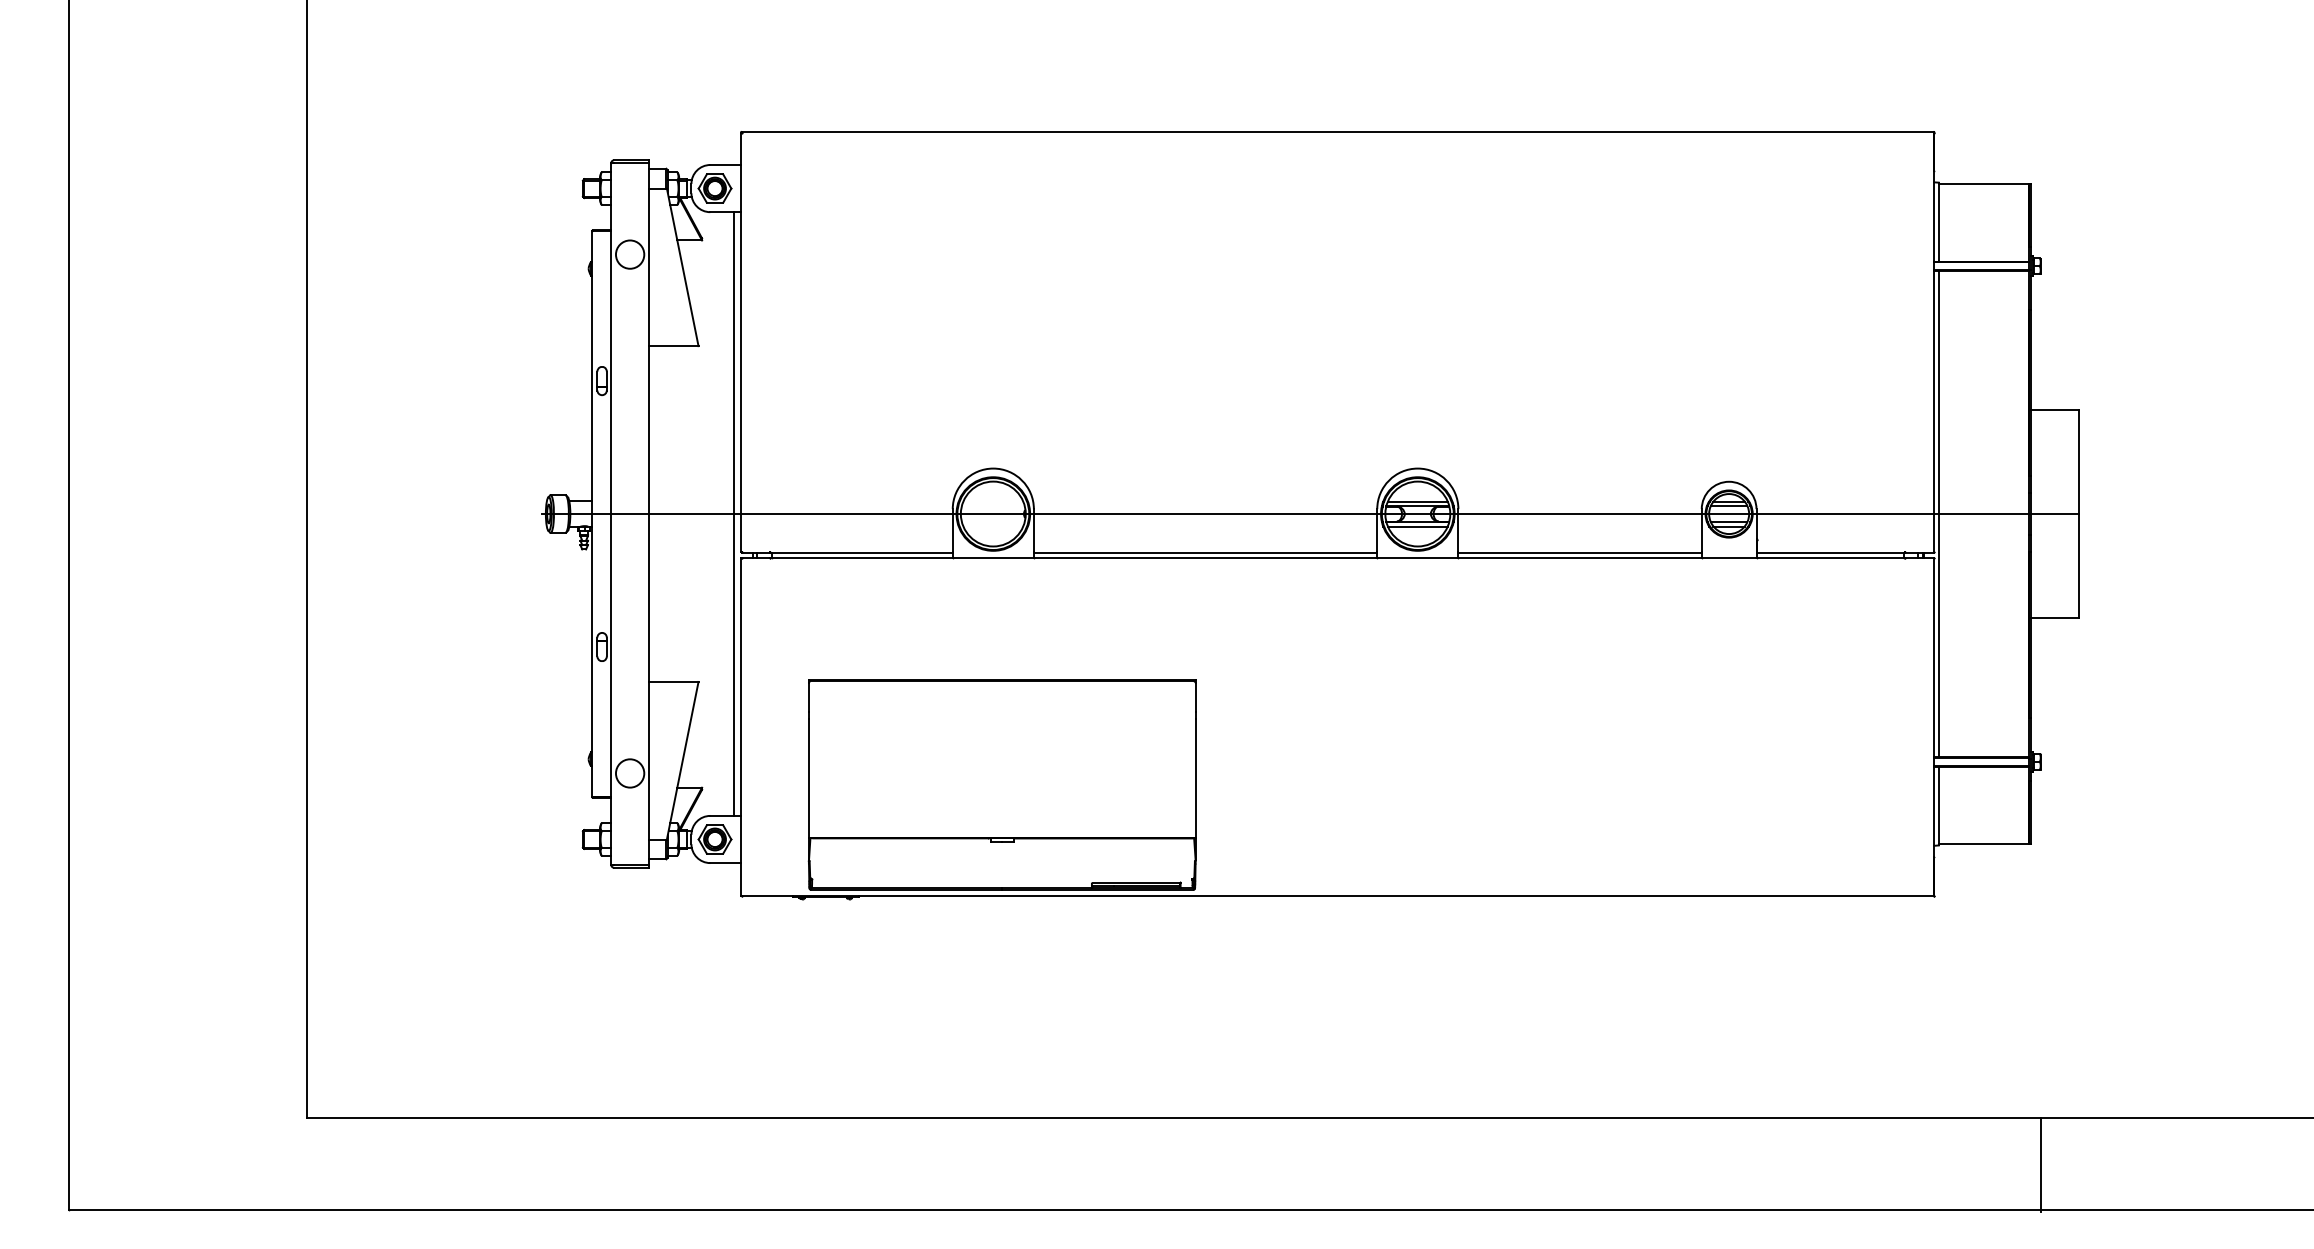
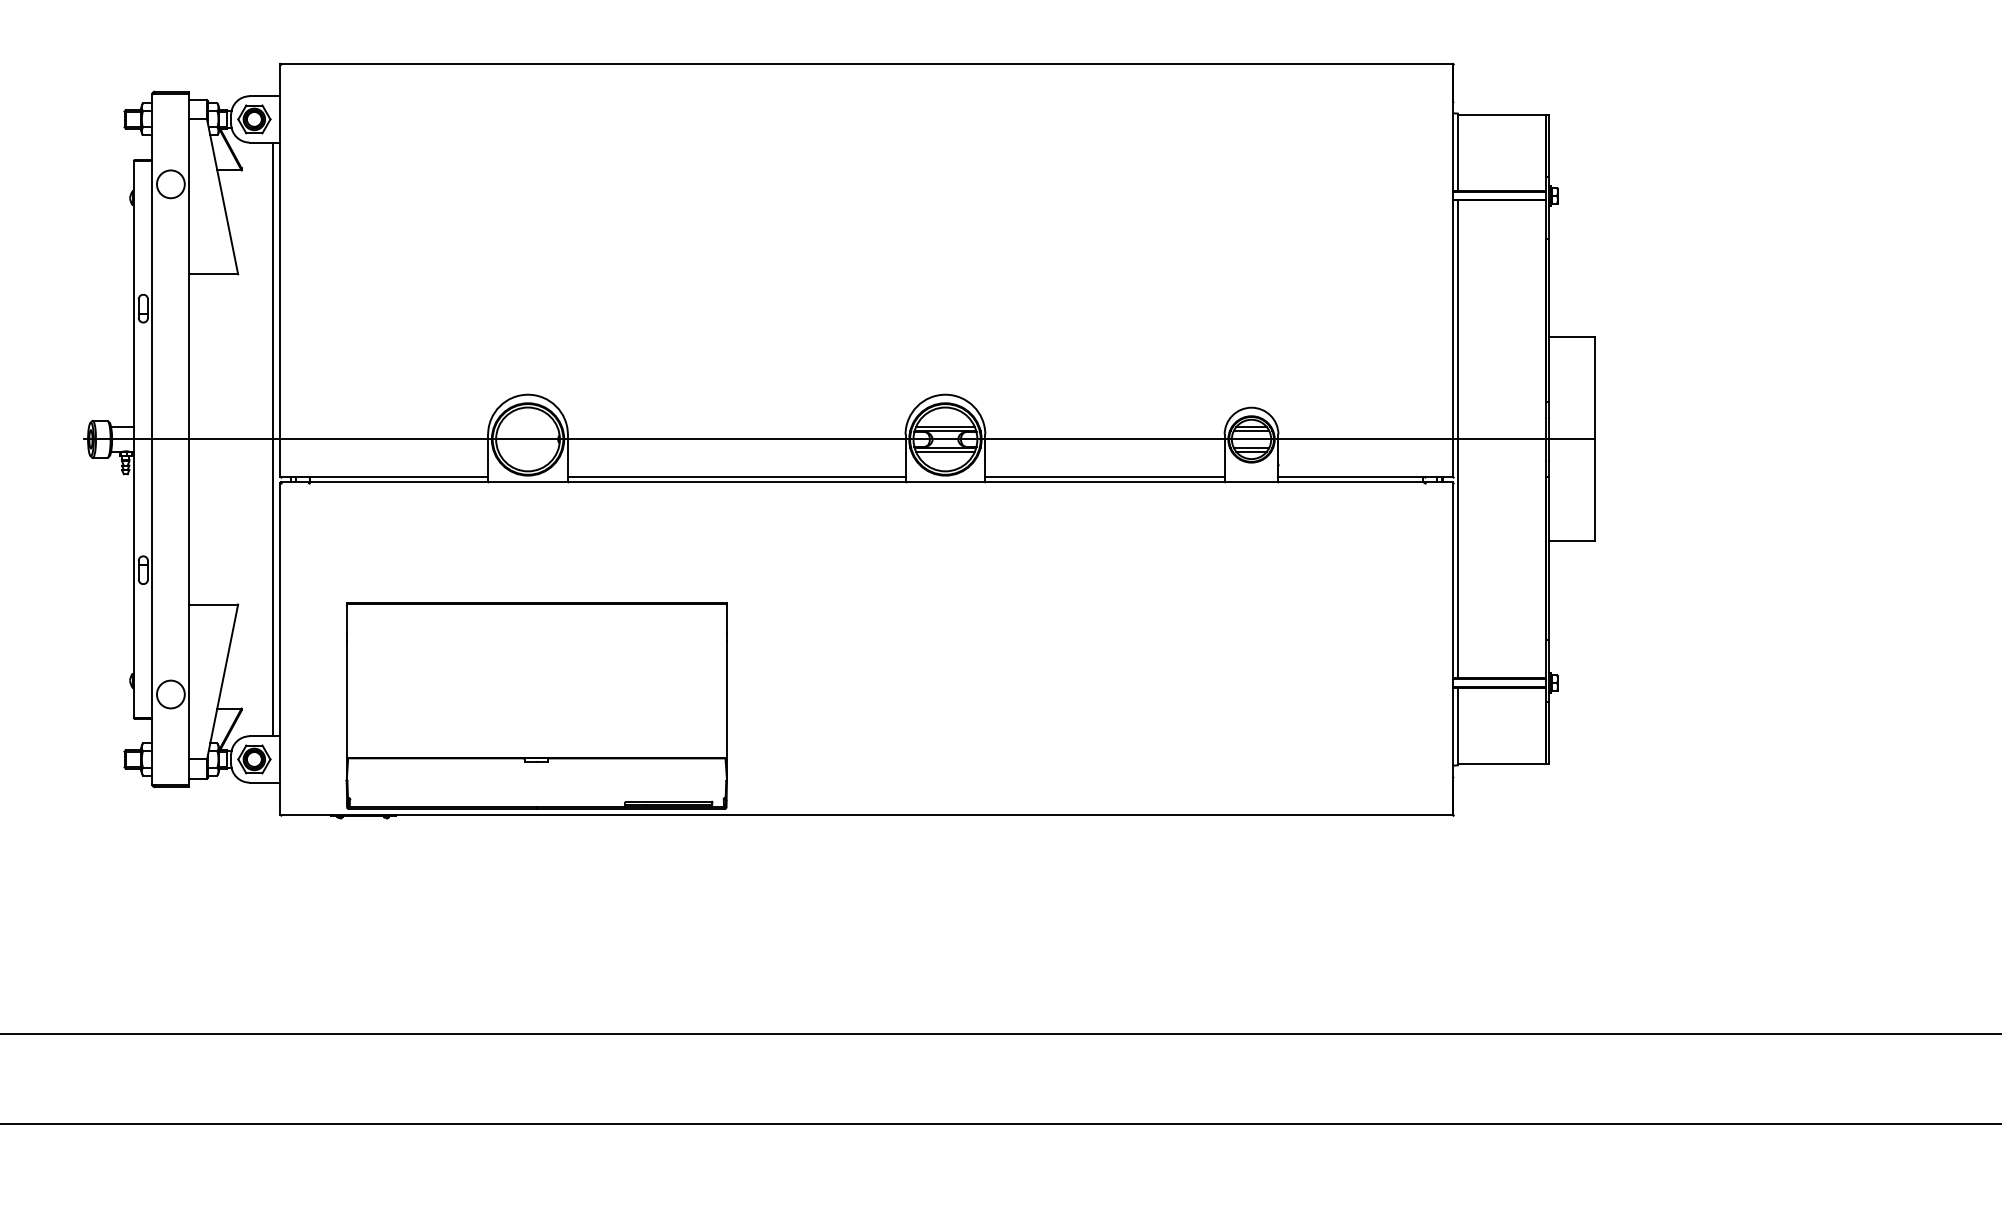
line: (2041, 1164) -> (1558, 1079), removed

